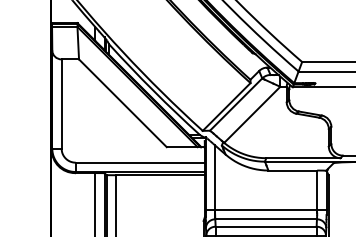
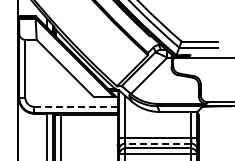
line: (140, 162) -> (76, 106), solid -> dashed
line: (265, 219) -> (157, 143), solid -> dashed

